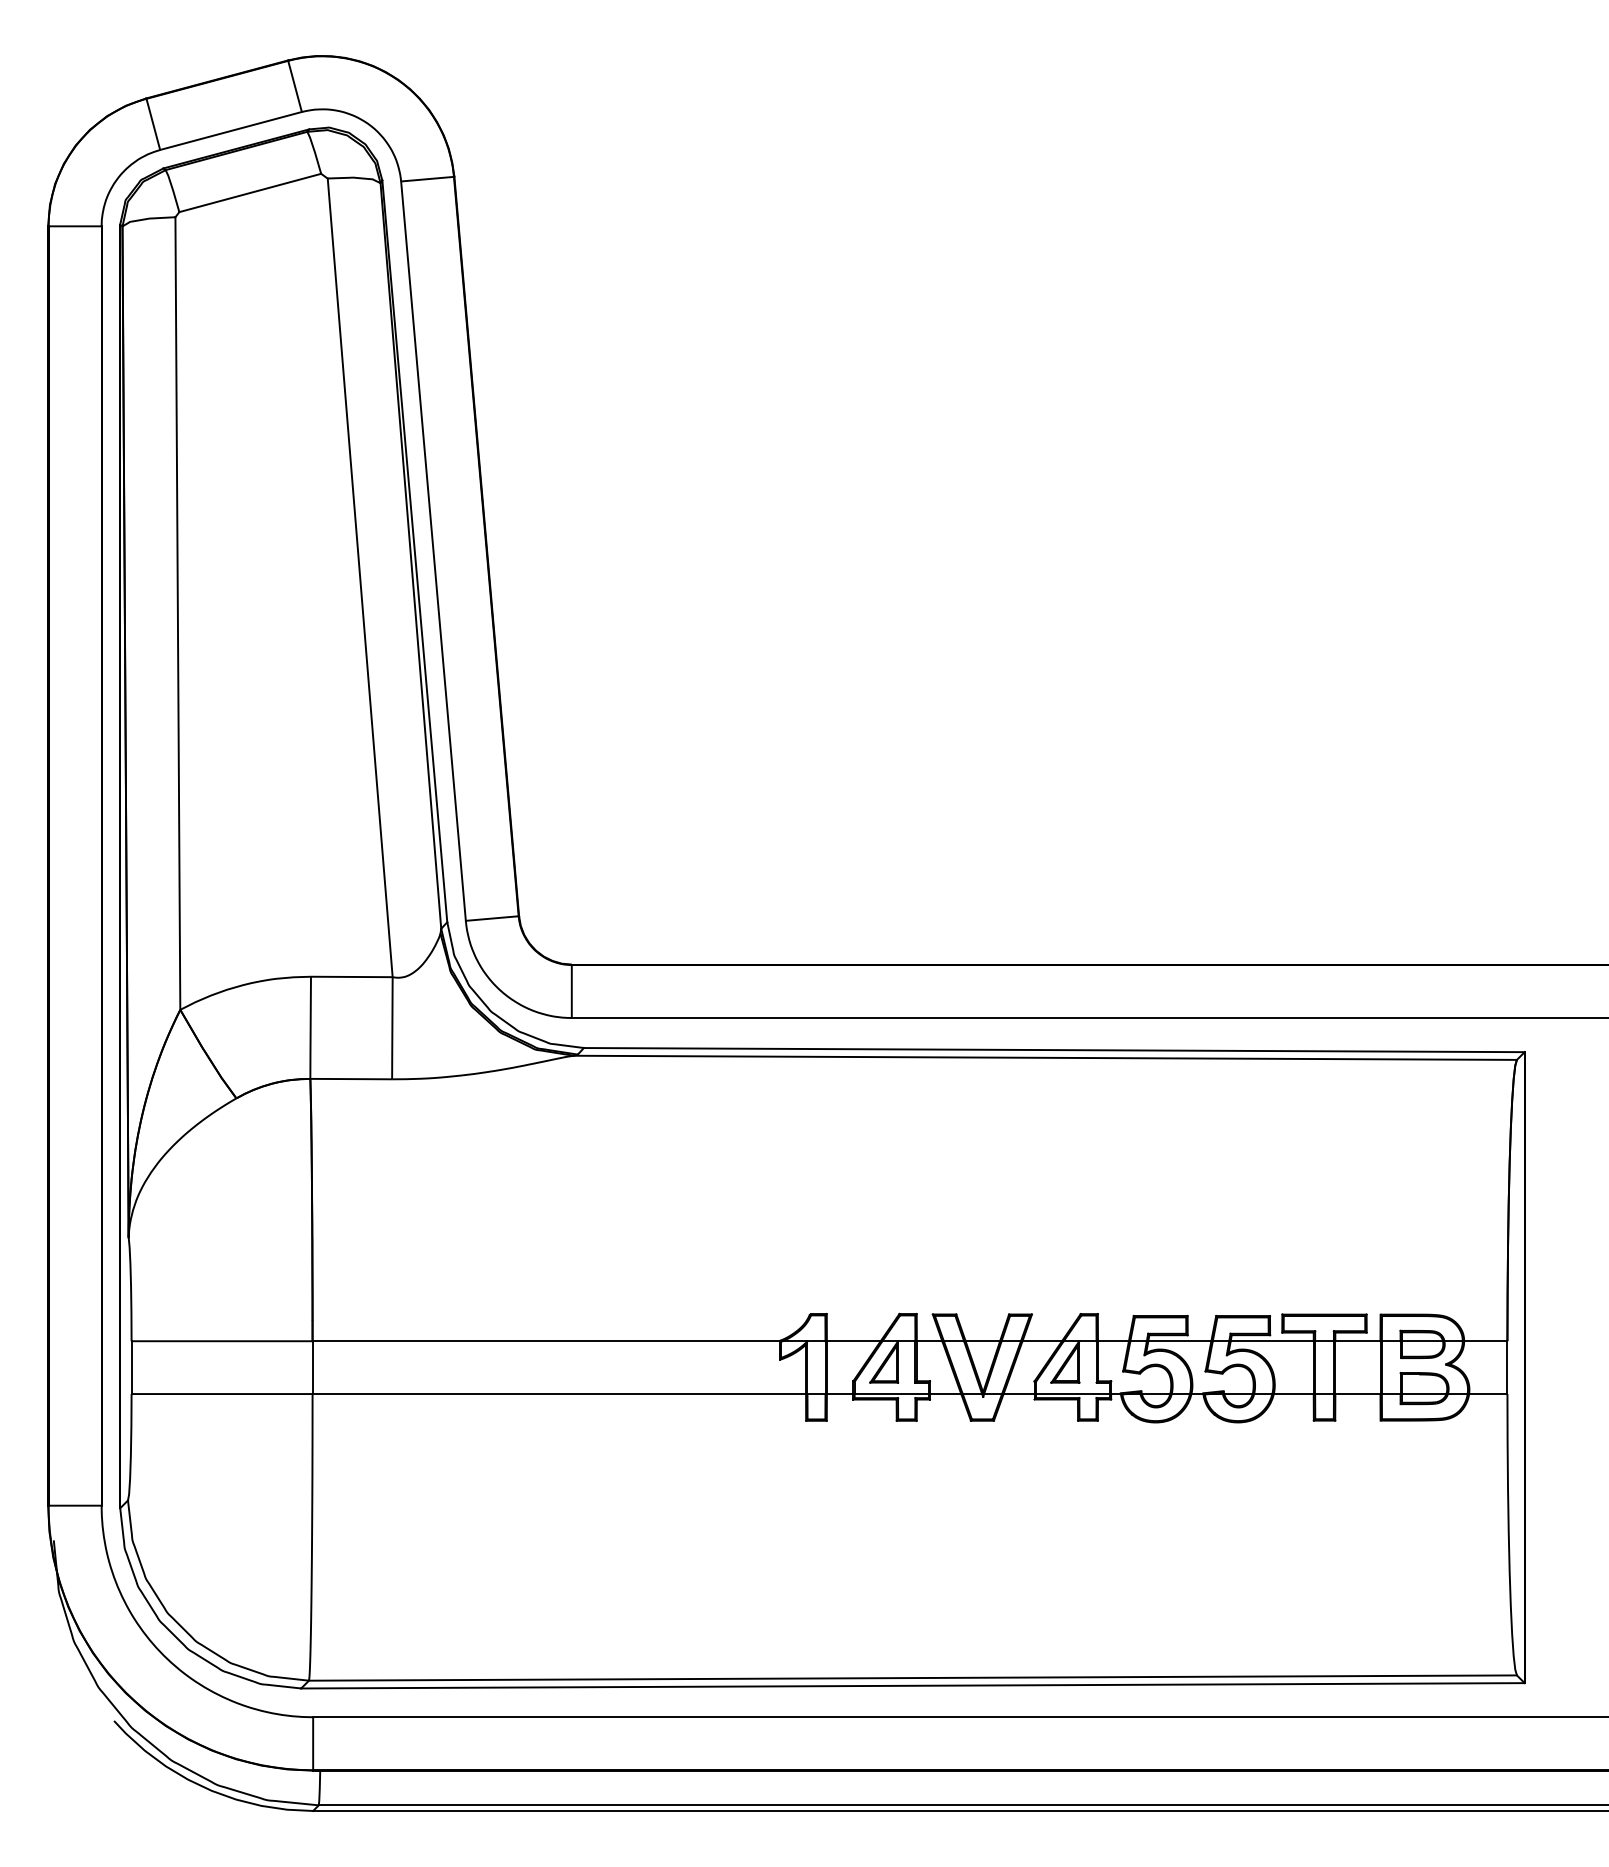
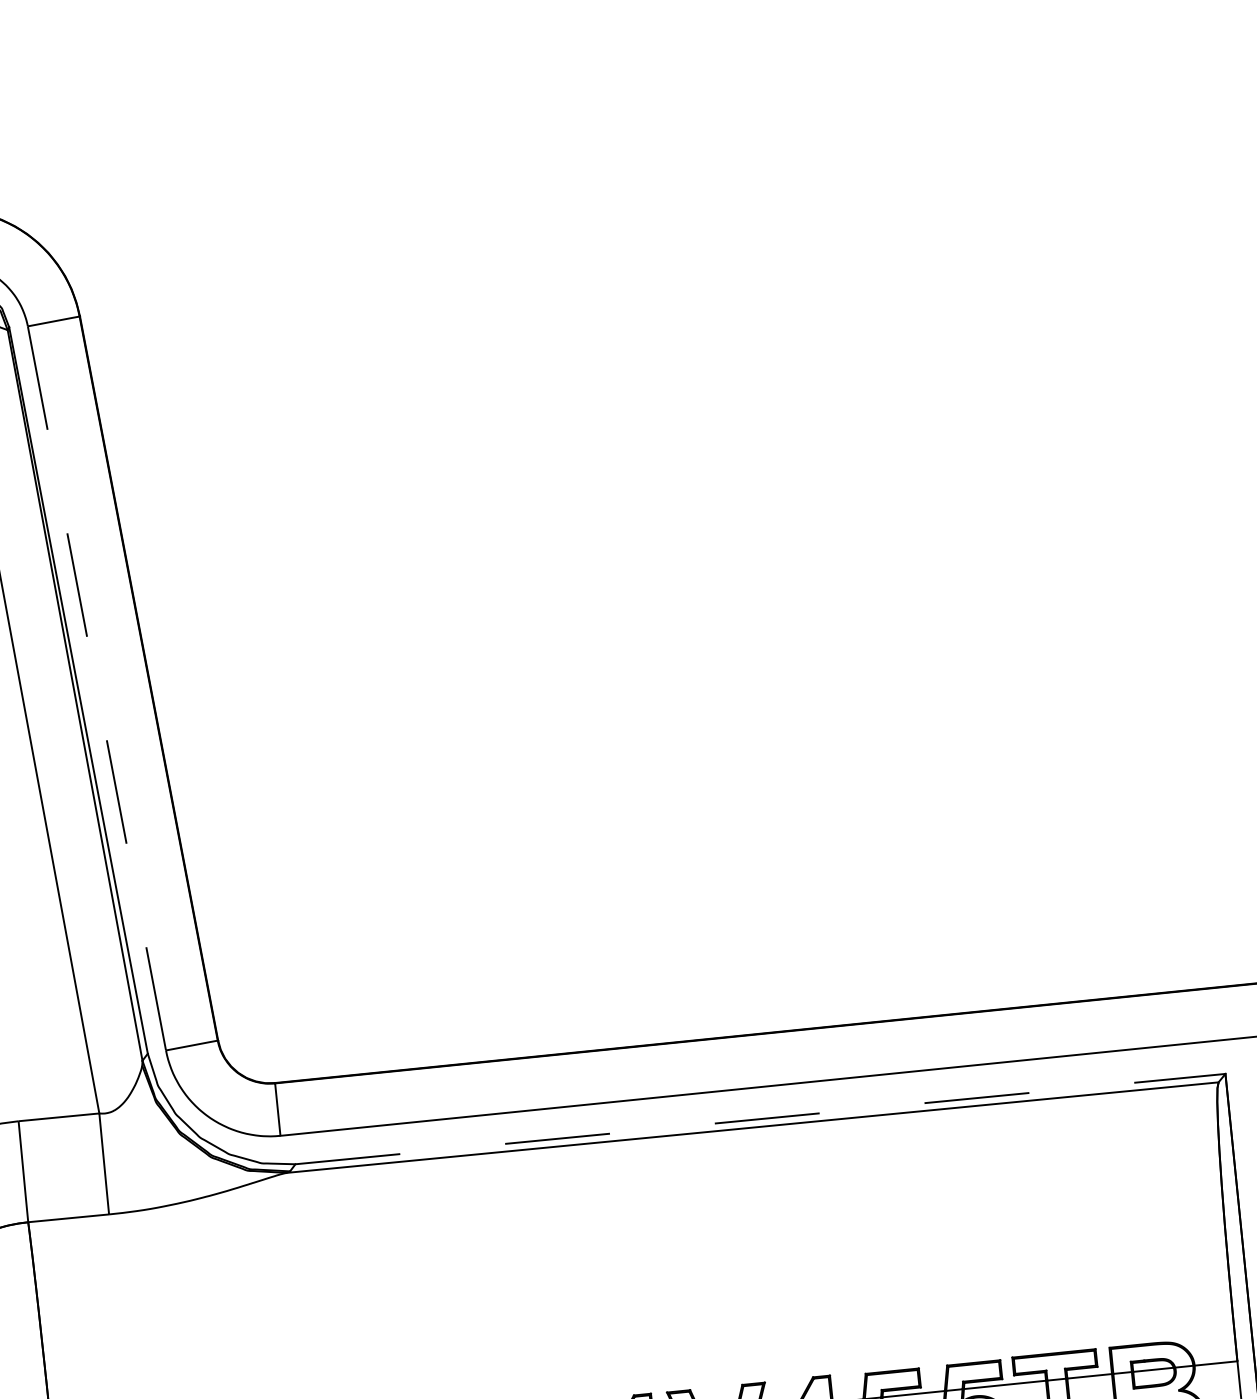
line: (433, 551) -> (96, 688), solid -> dashed
line: (1054, 1050) -> (760, 1119), solid -> dashed

